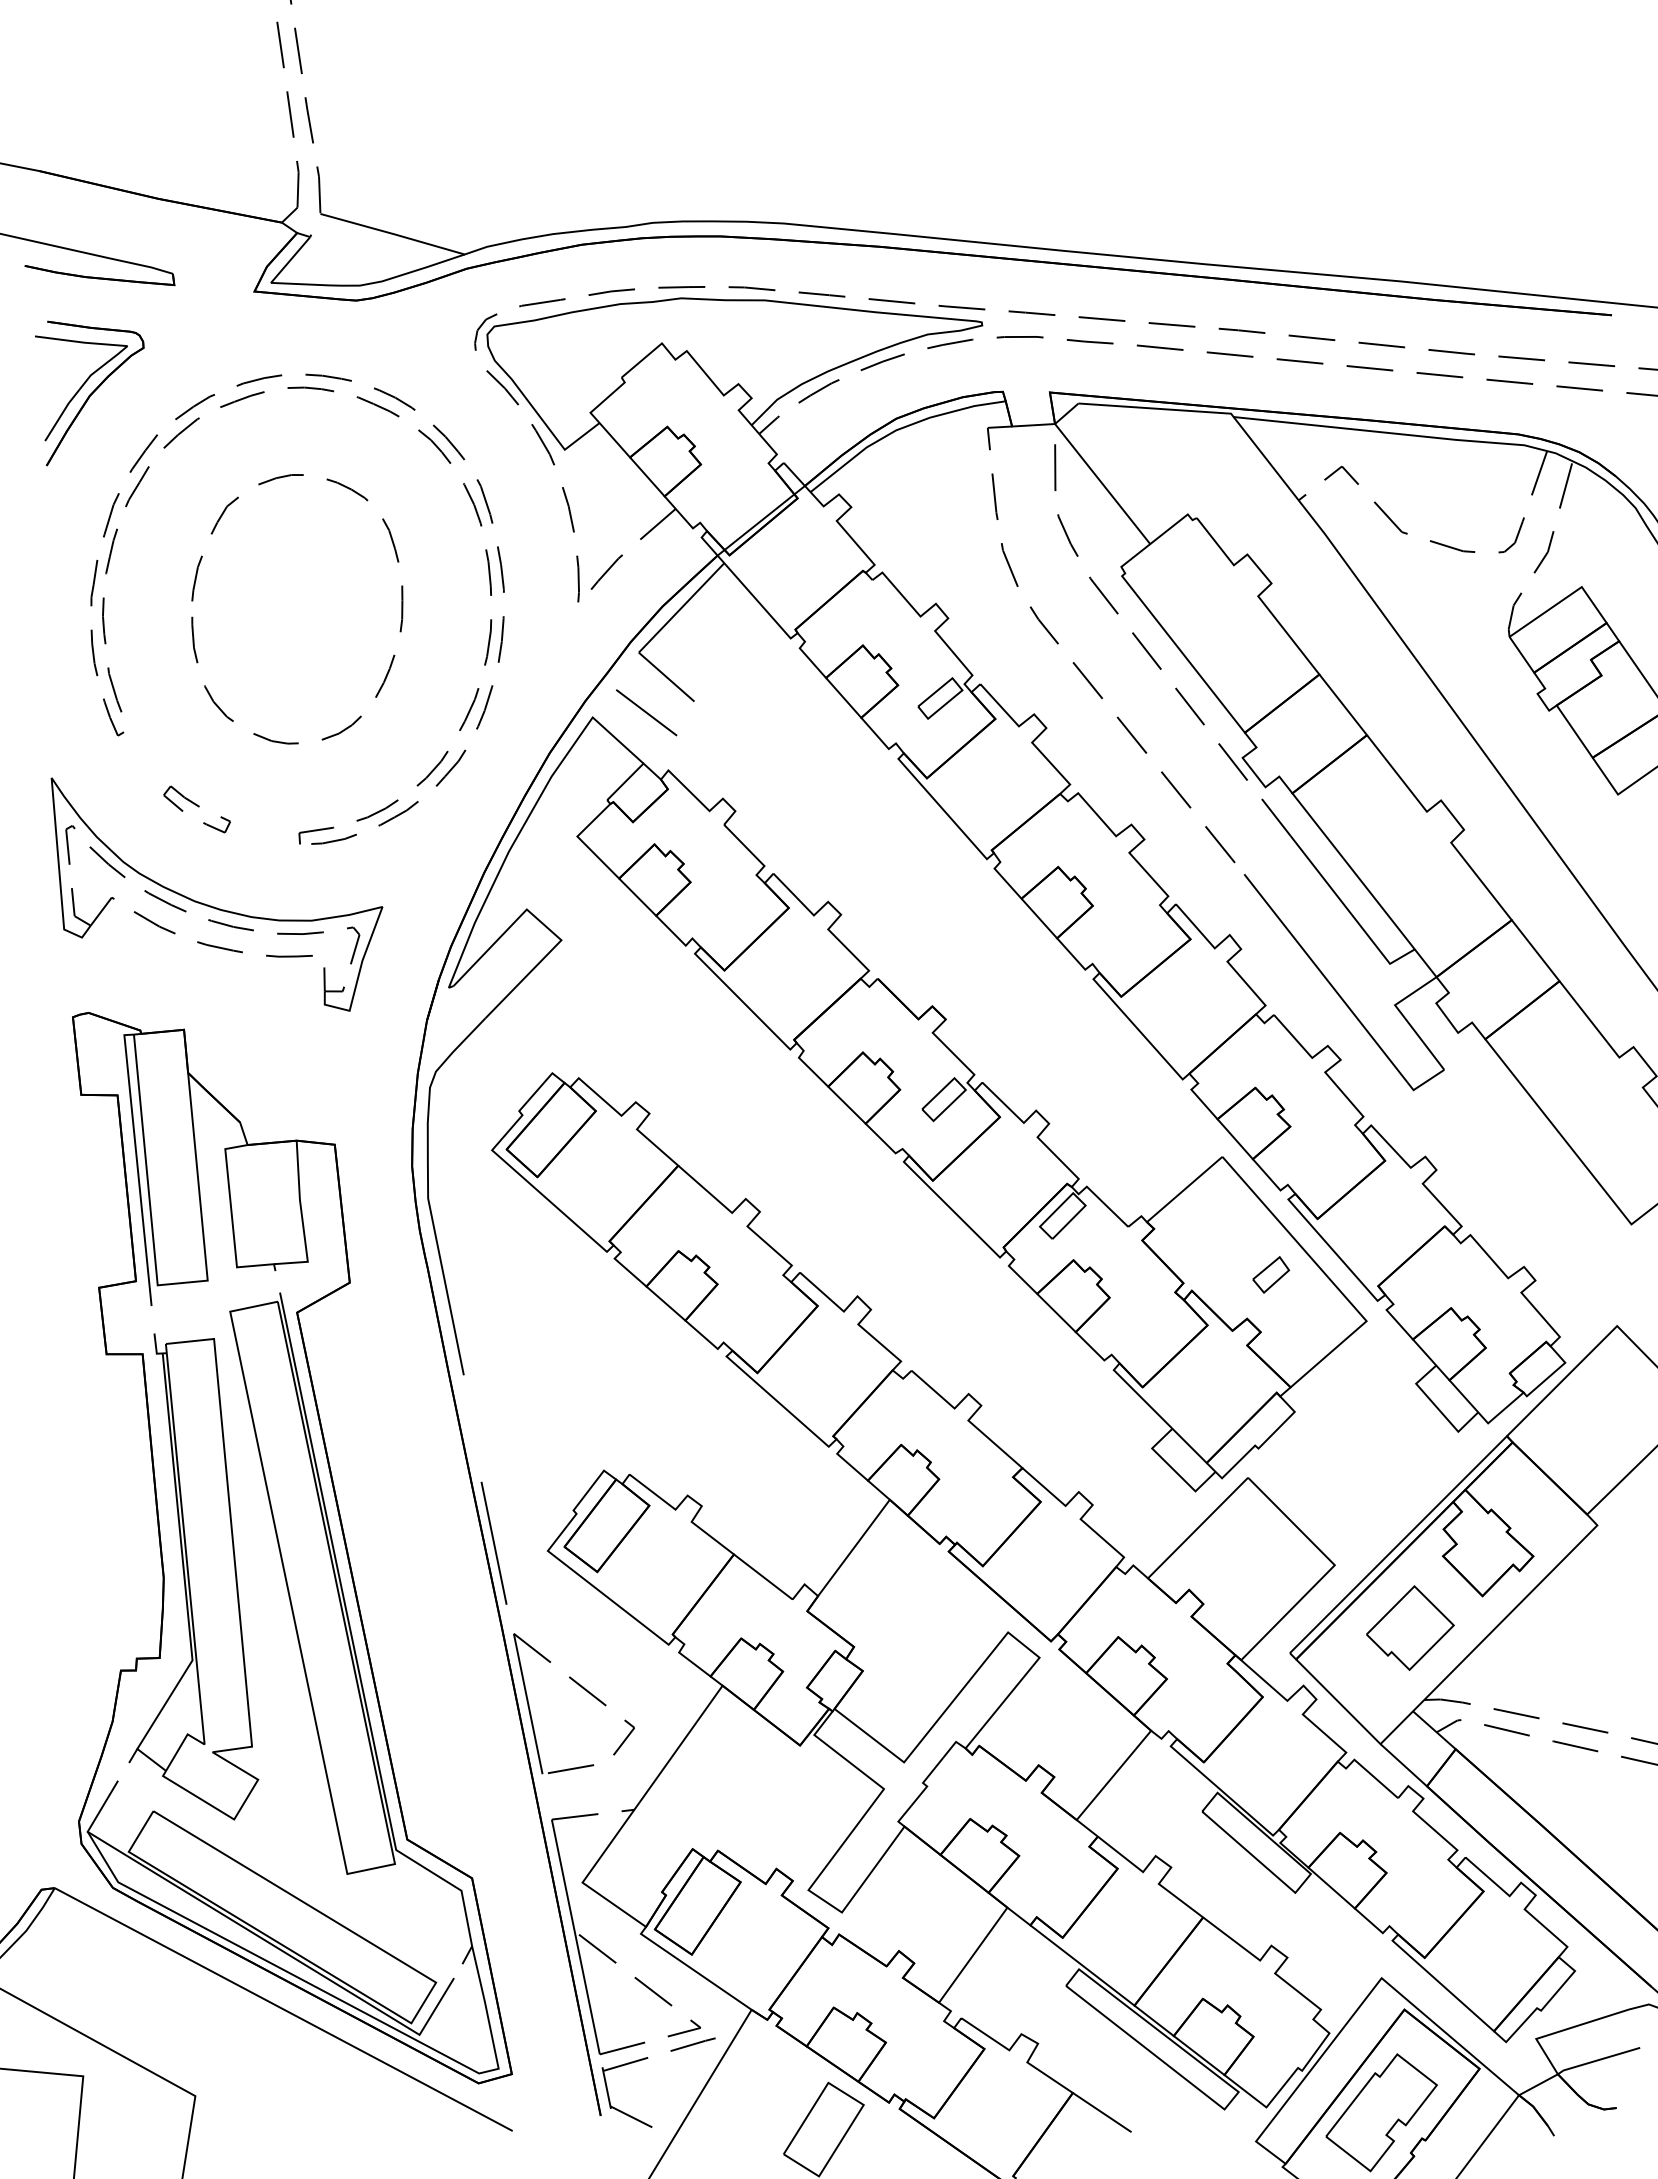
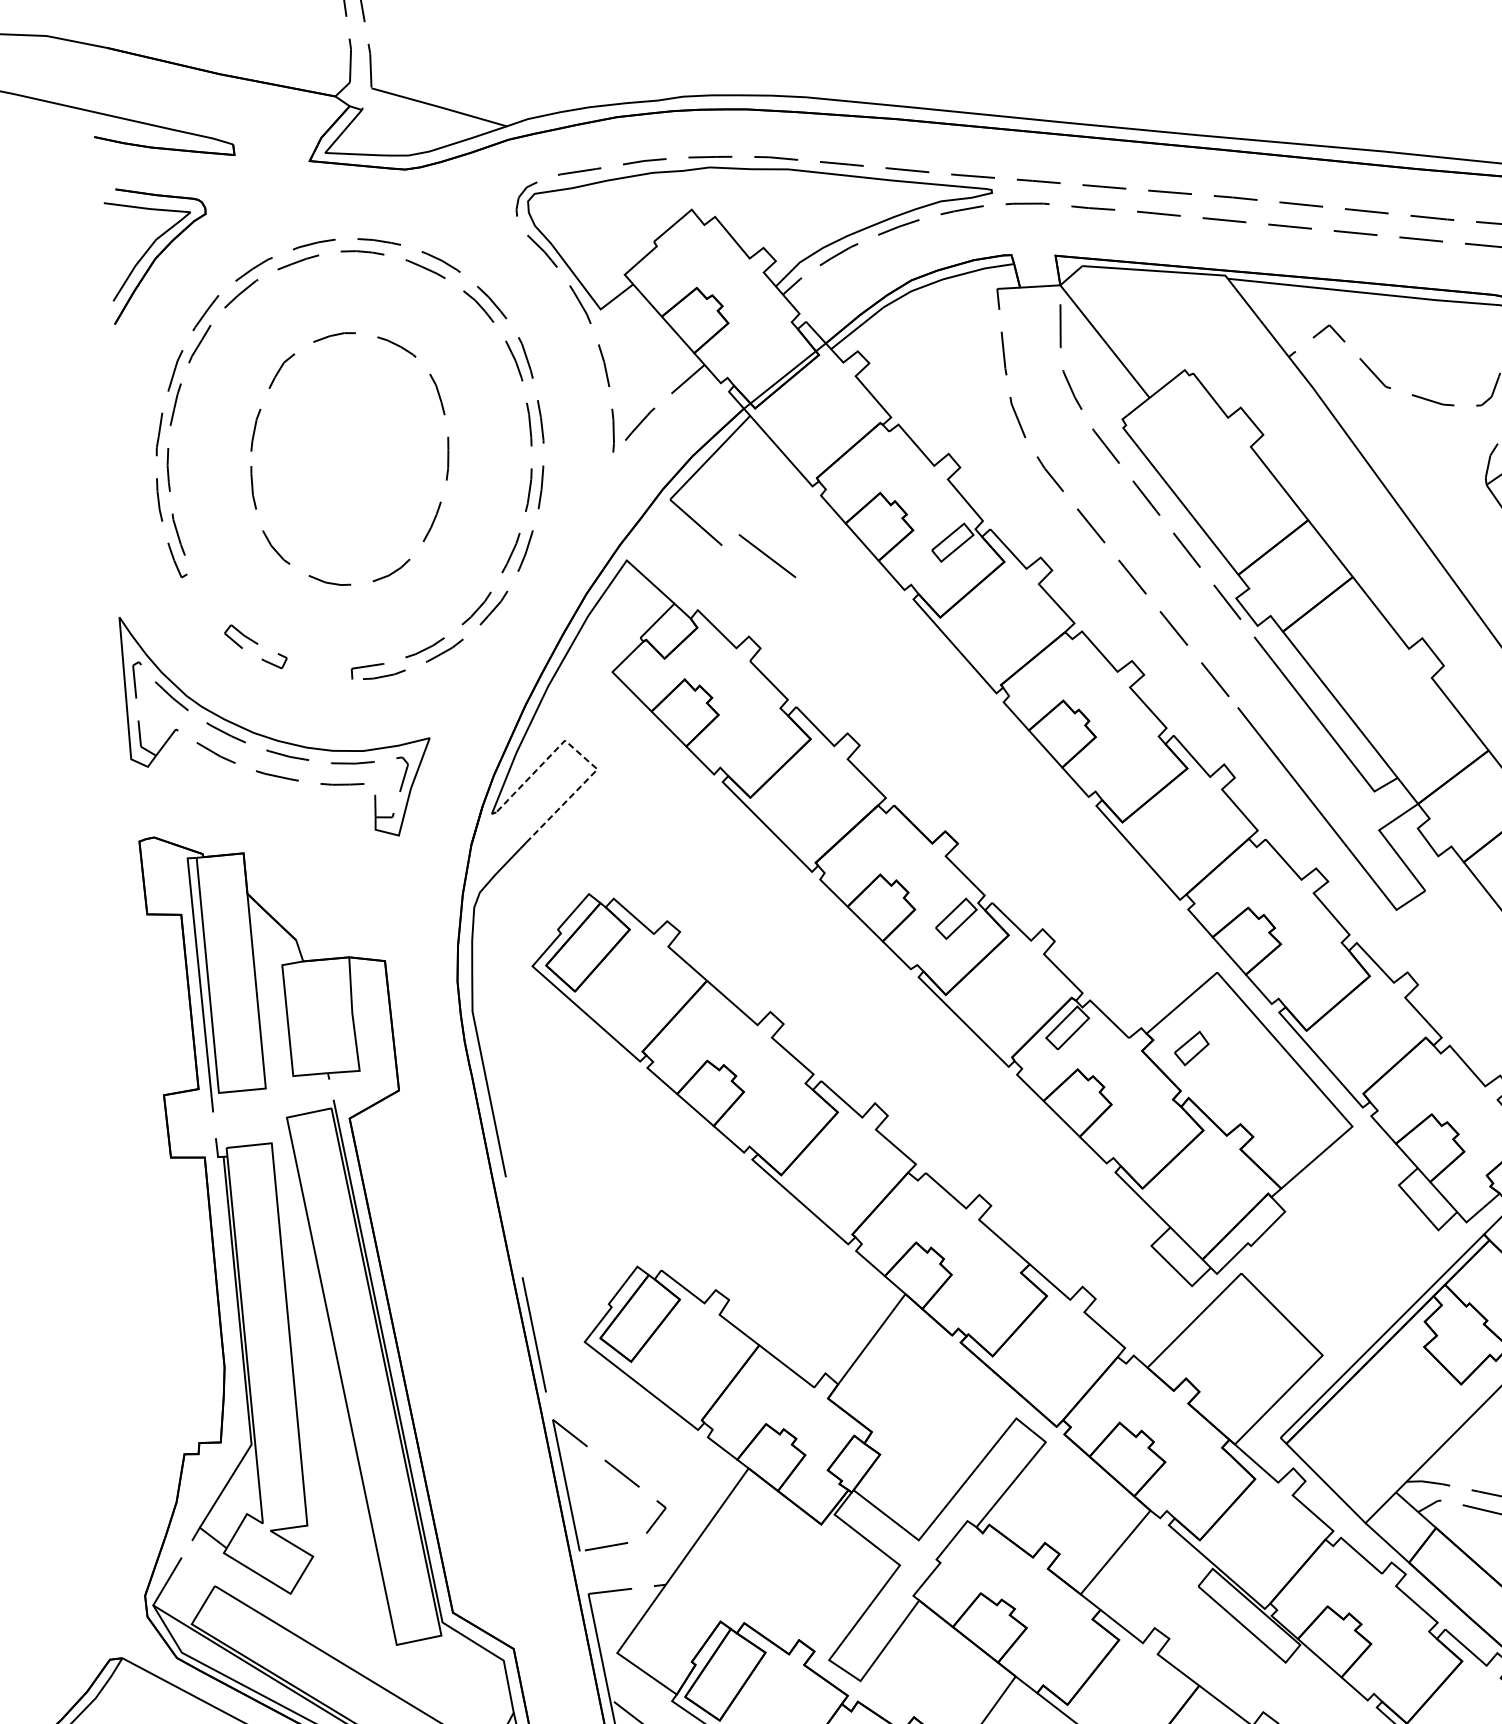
line: (646, 712) -> (767, 555), moved
line: (545, 925) -> (582, 755), solid -> dashed
part: (1271, 1274) -> (1192, 1048), moved
part: (1410, 1627) -> (1393, 1413), removed

